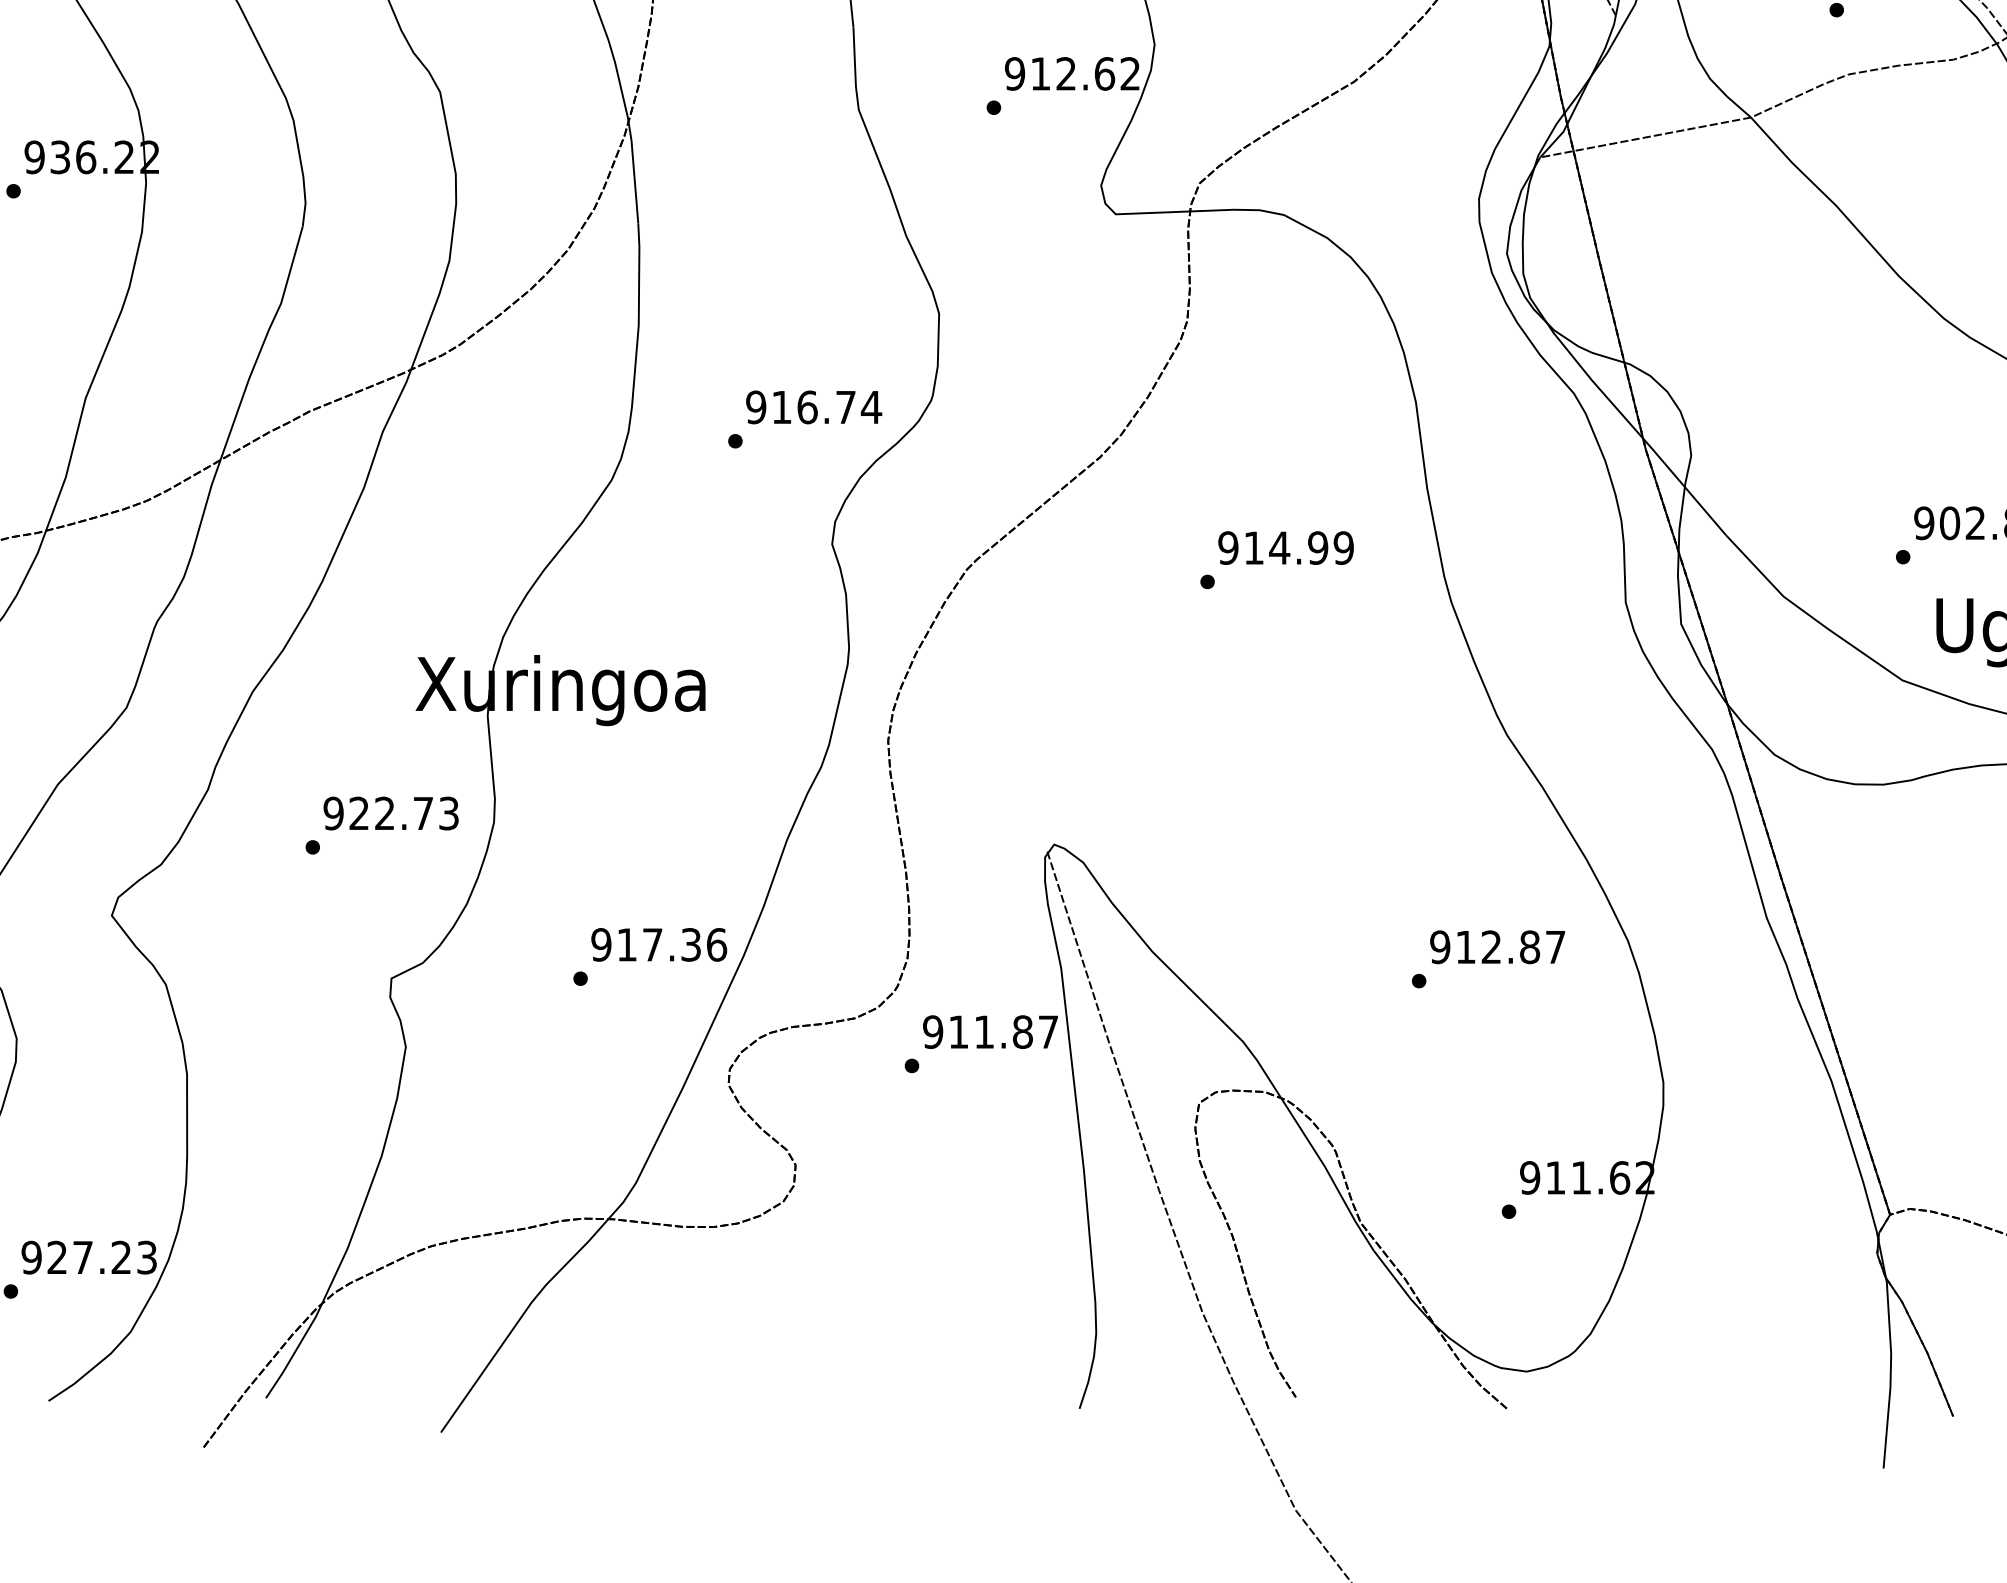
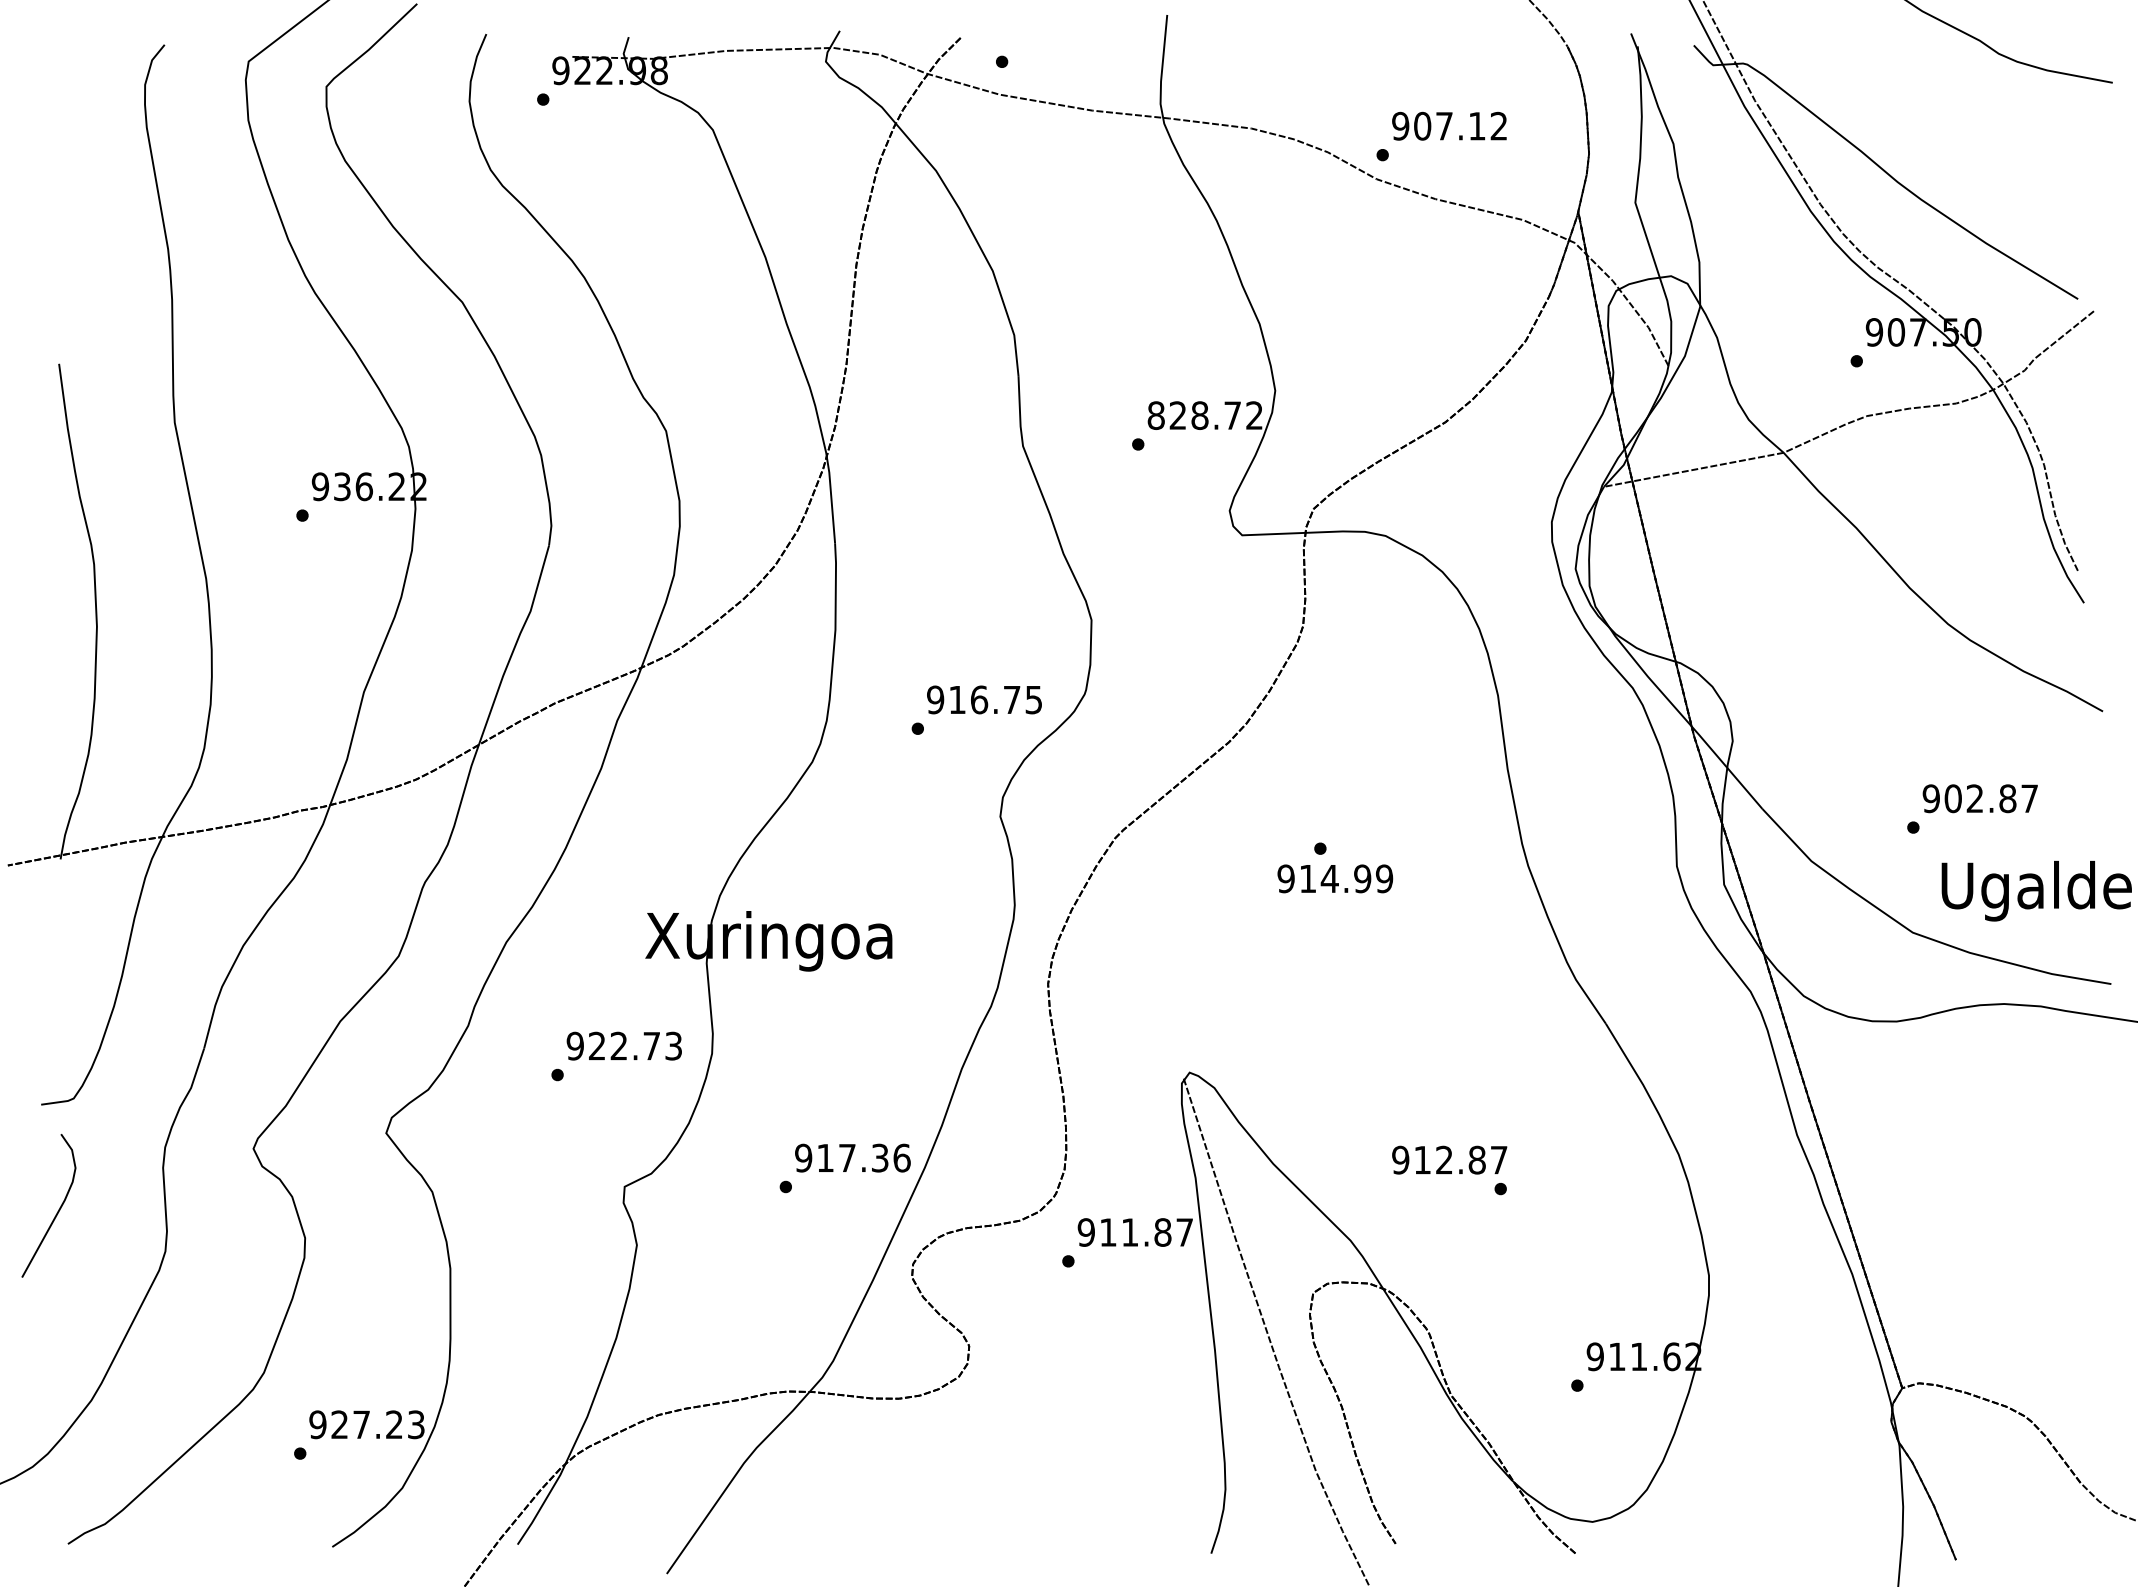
text: (1059, 73) -> (1194, 415), 912.62 -> 828.72
text: (871, 408) -> (1033, 700), 916.74 -> 916.75
text: (1286, 547) -> (1335, 878), moved
text: (1497, 946) -> (1449, 1159), moved

